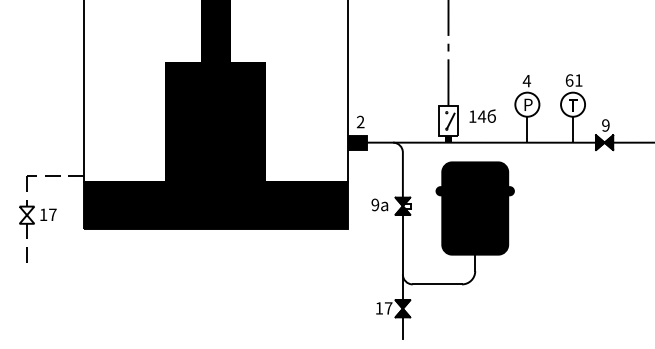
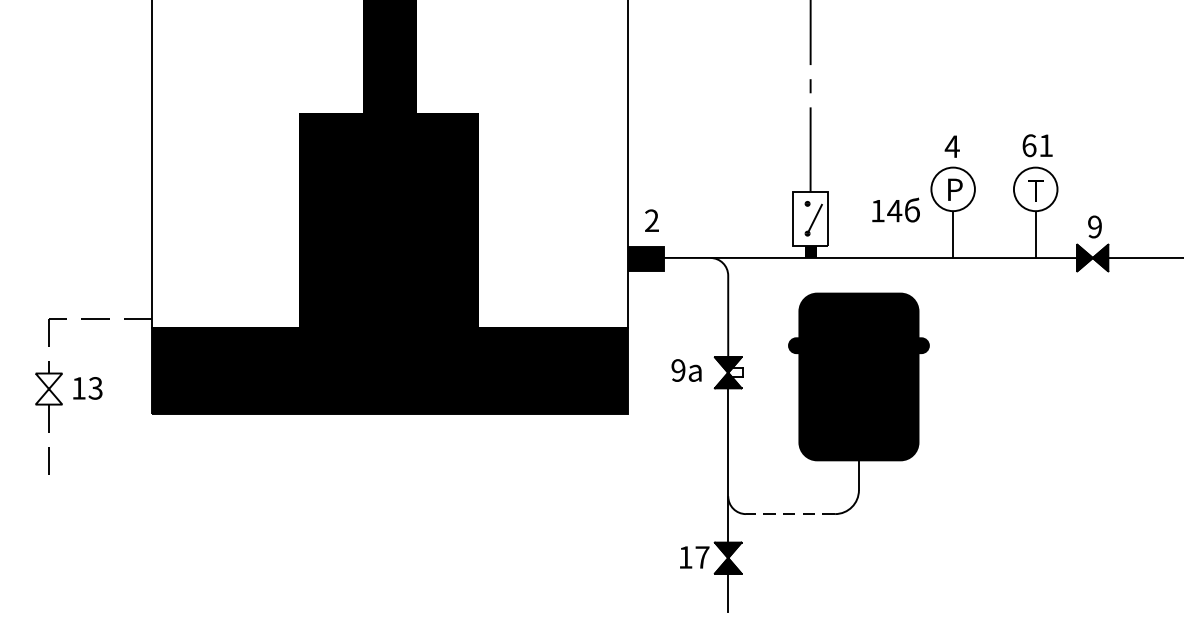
text: (482, 115) -> (895, 208), moved
text: (52, 214) -> (95, 387), 17 -> 13
line: (437, 284) -> (790, 514), solid -> dashed

